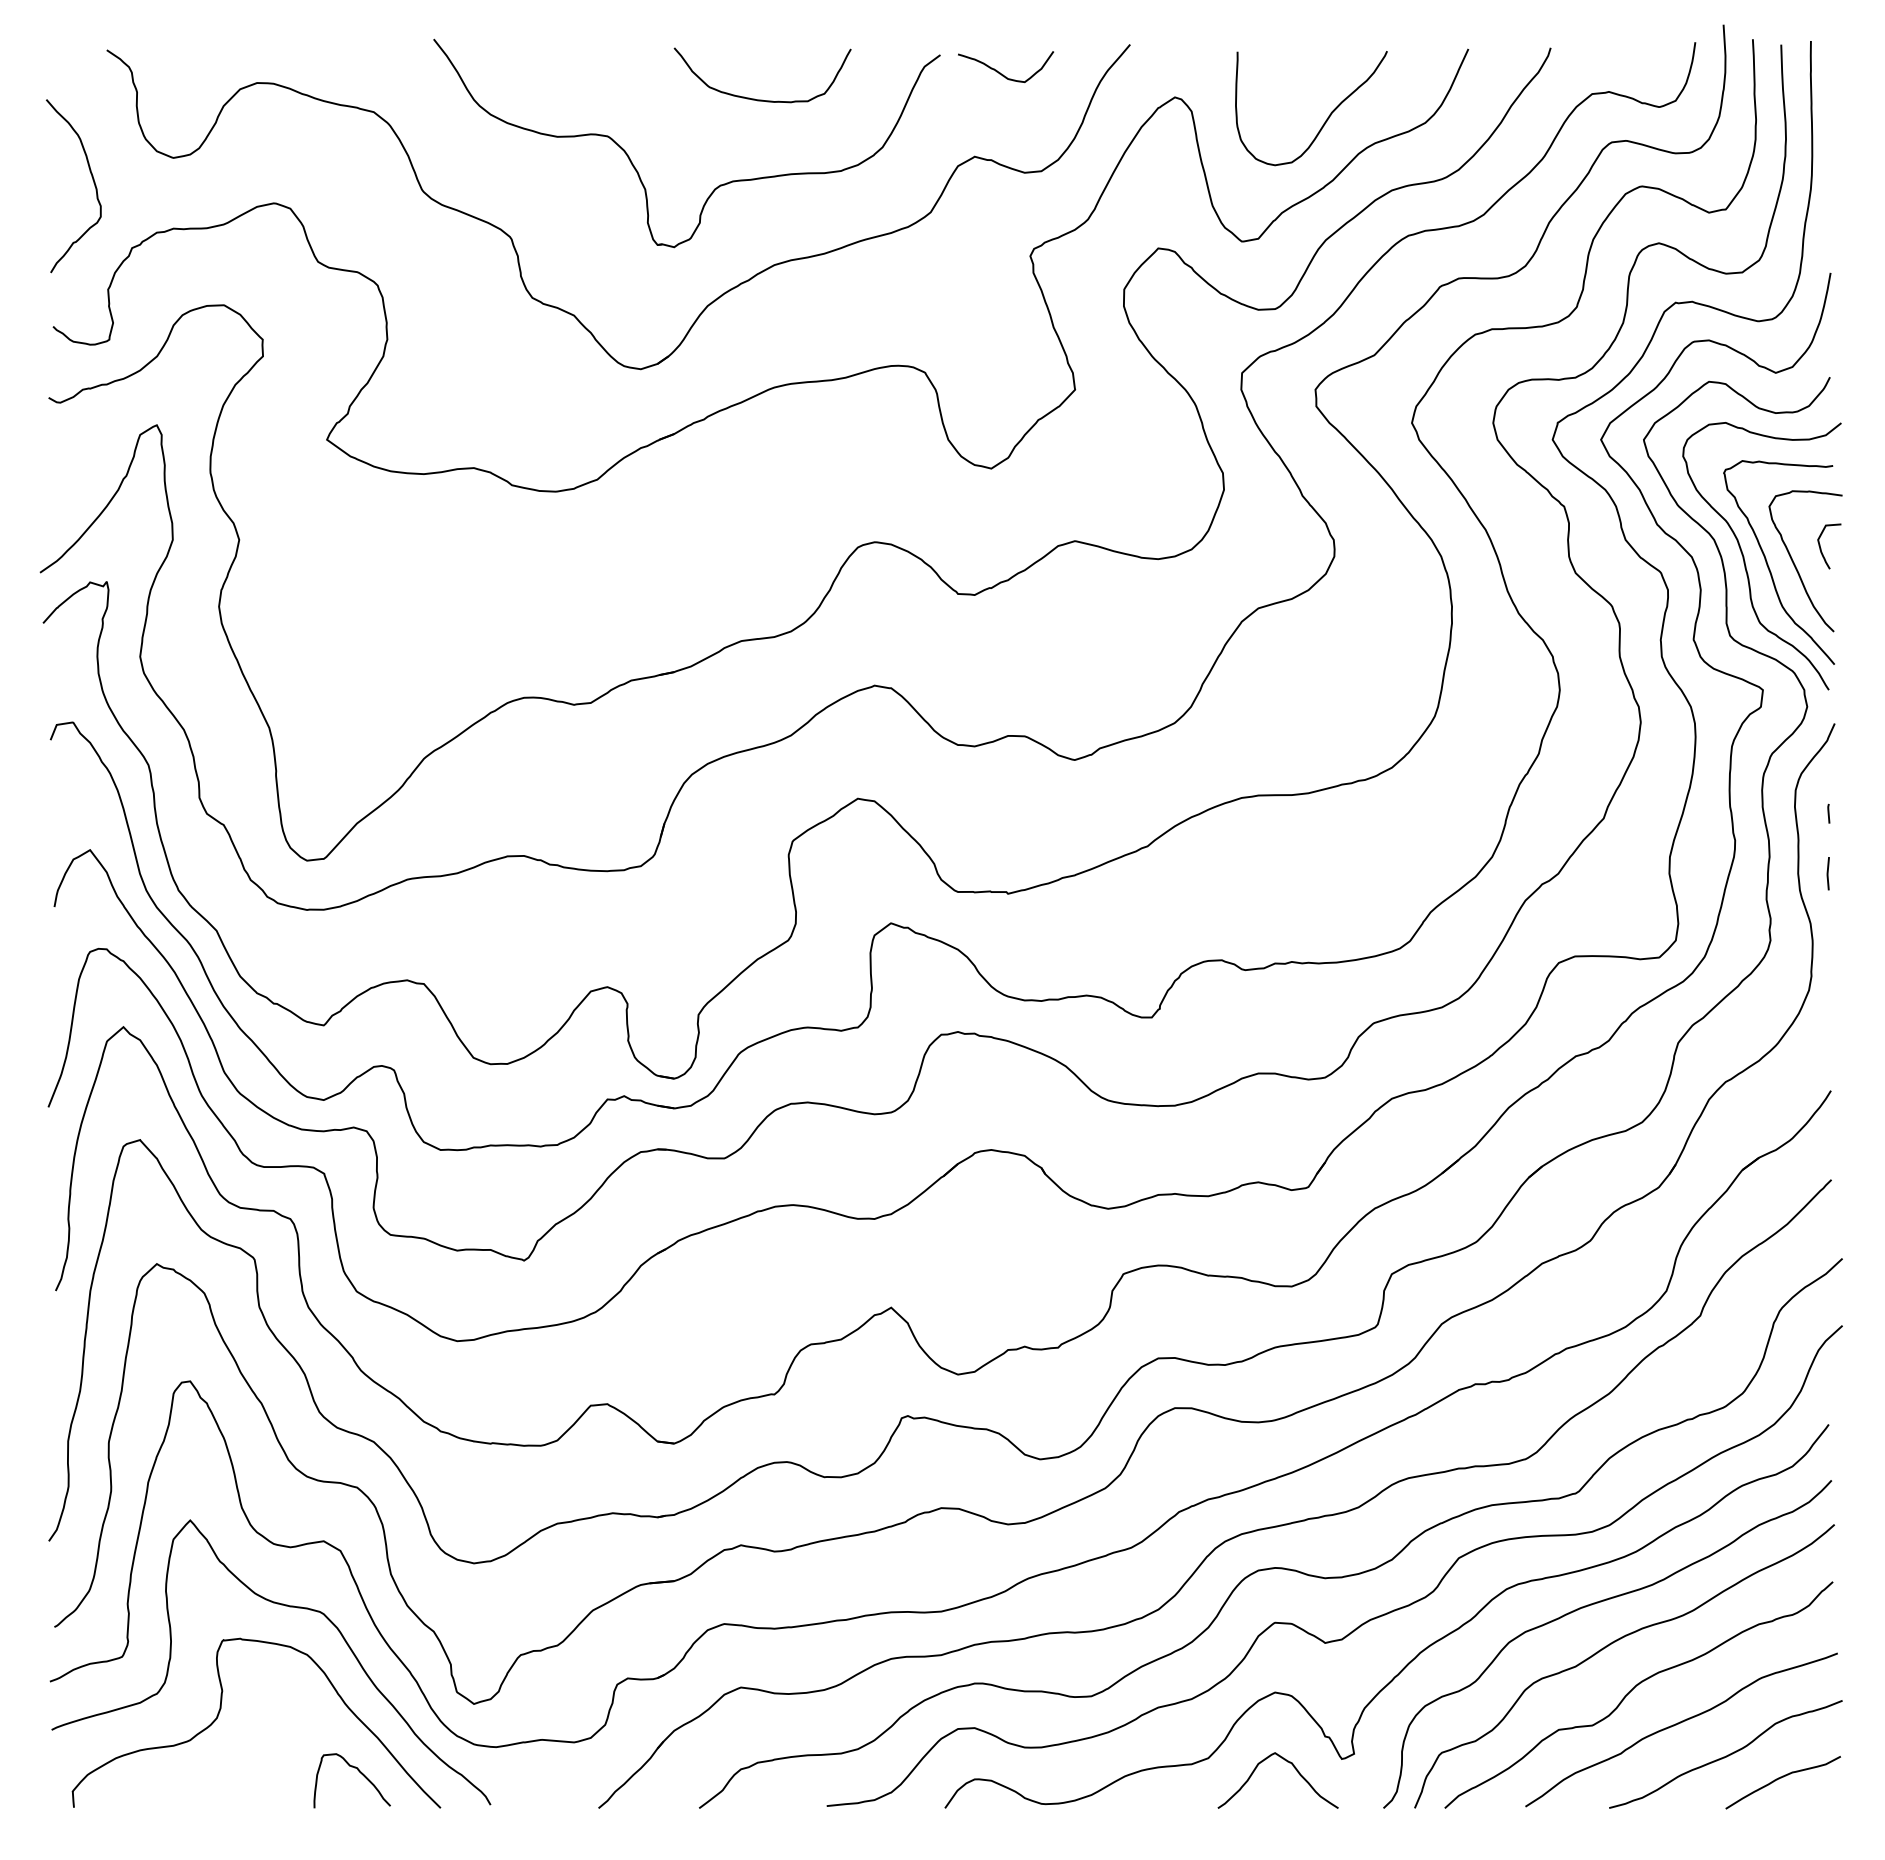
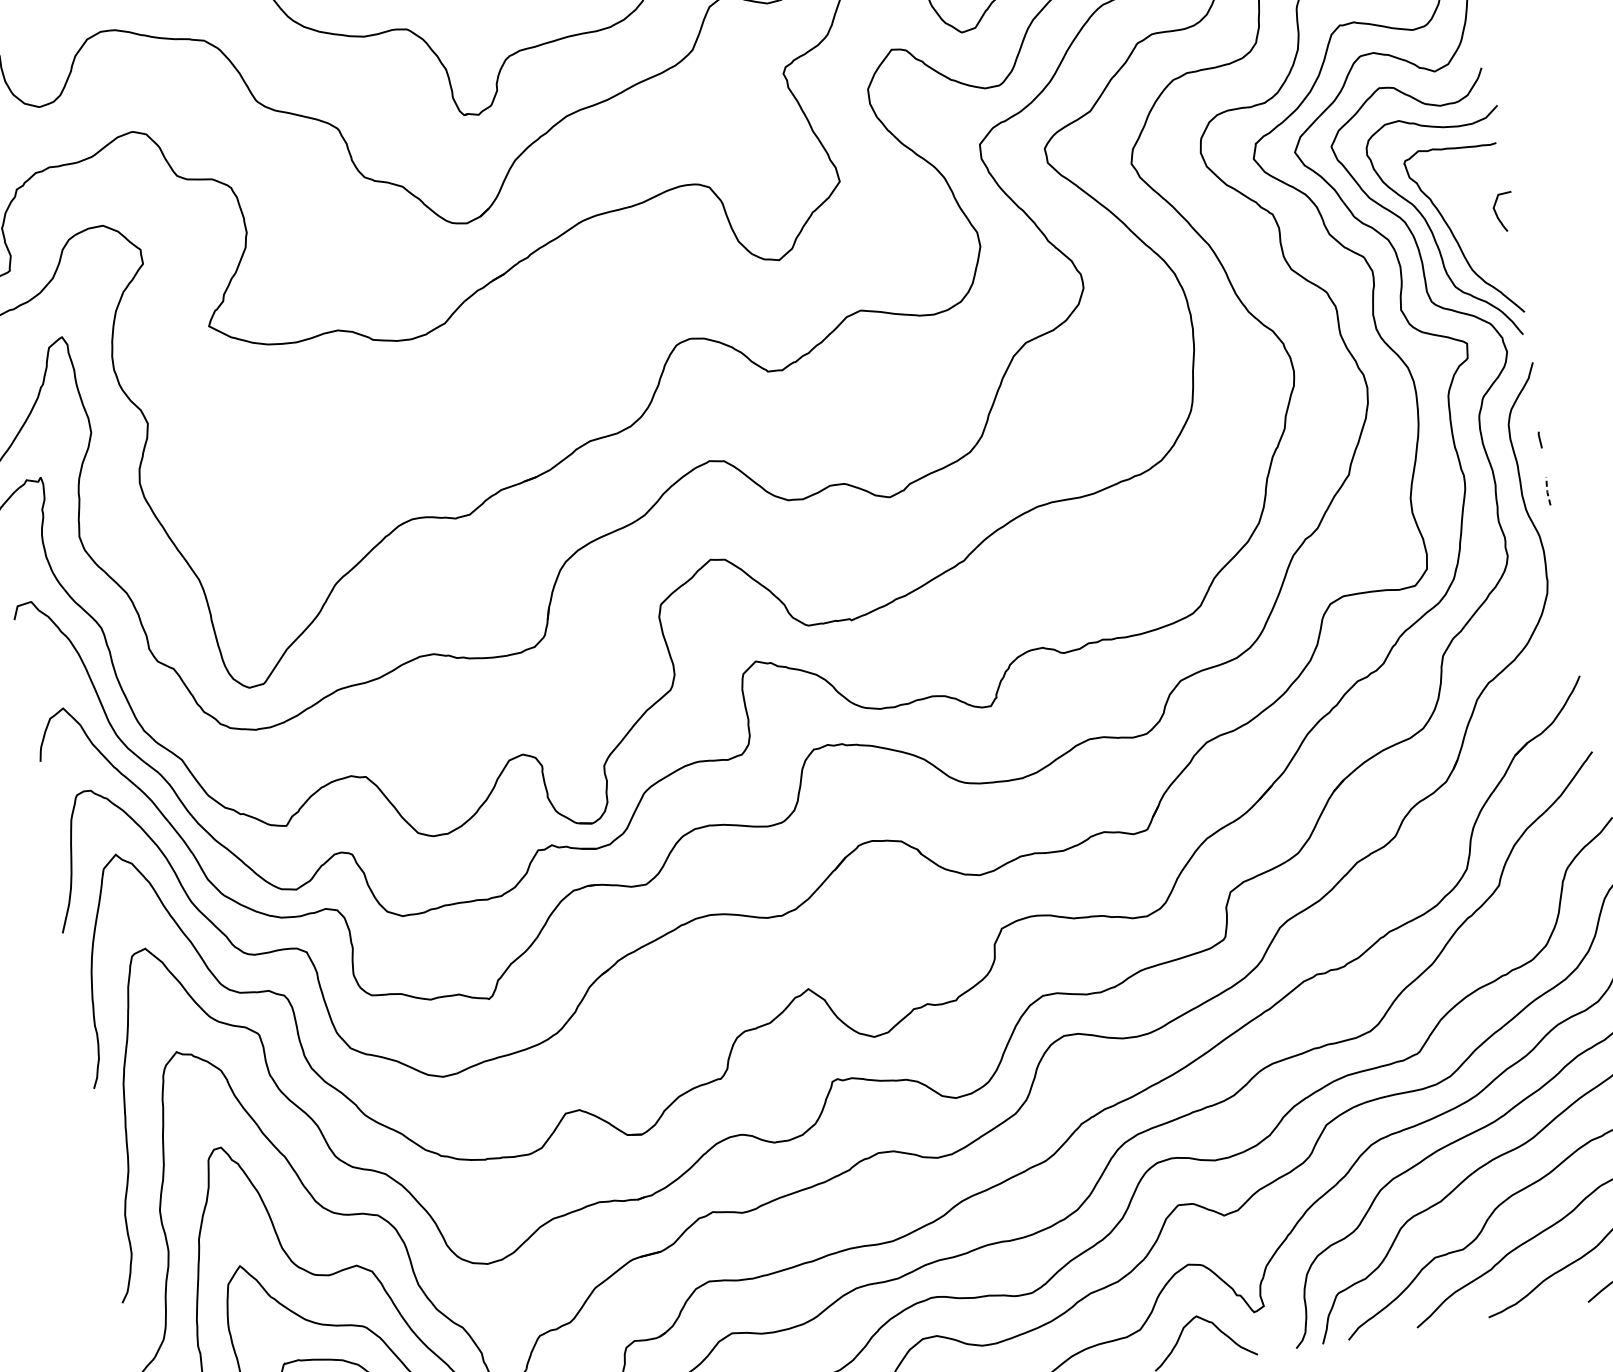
curve: (1796, 566) -> (1478, 233), removed
line: (1827, 873) -> (1547, 491), solid -> dashed

